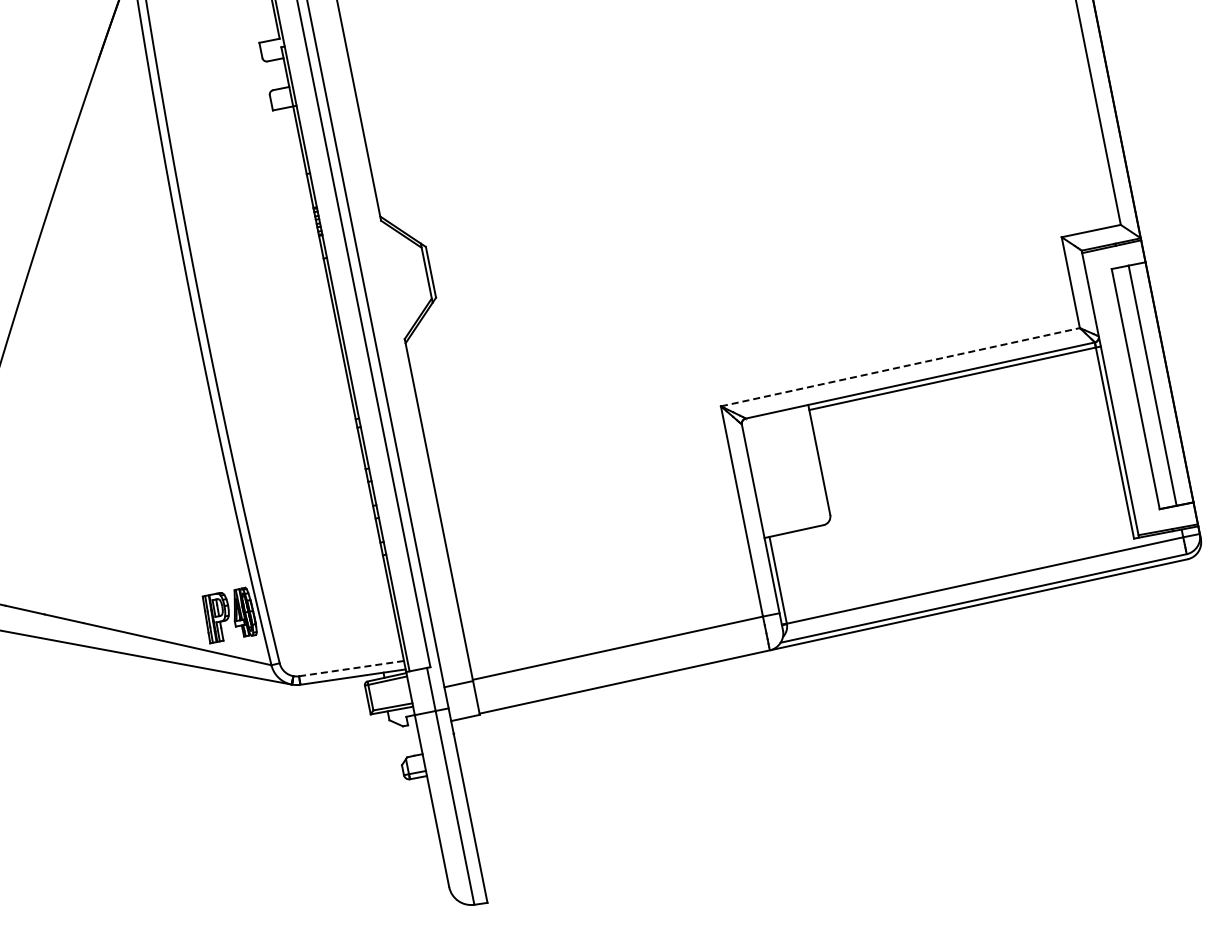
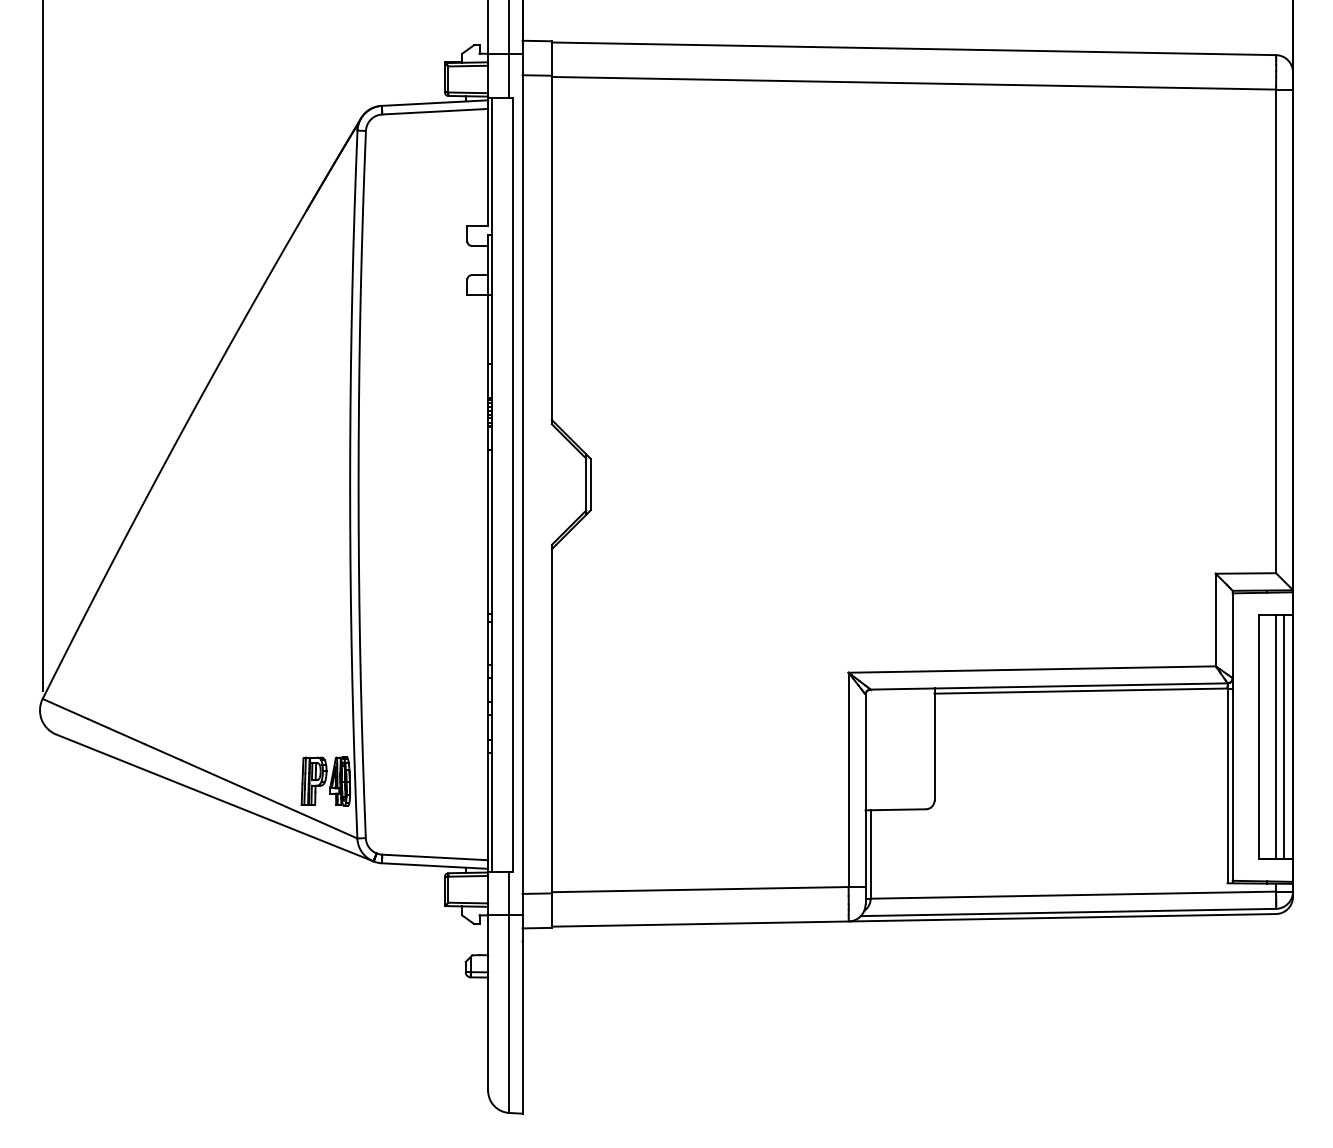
line: (900, 367) -> (1032, 669), dashed -> solid
line: (1161, 383) -> (1284, 736), added
line: (351, 668) -> (435, 857), dashed -> solid

